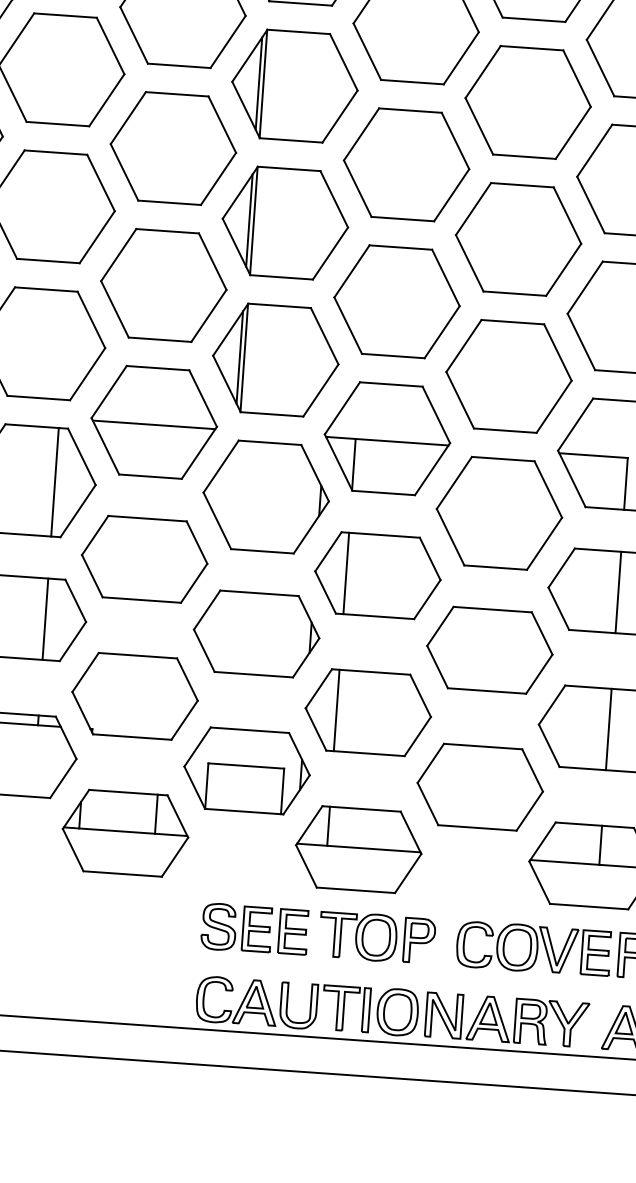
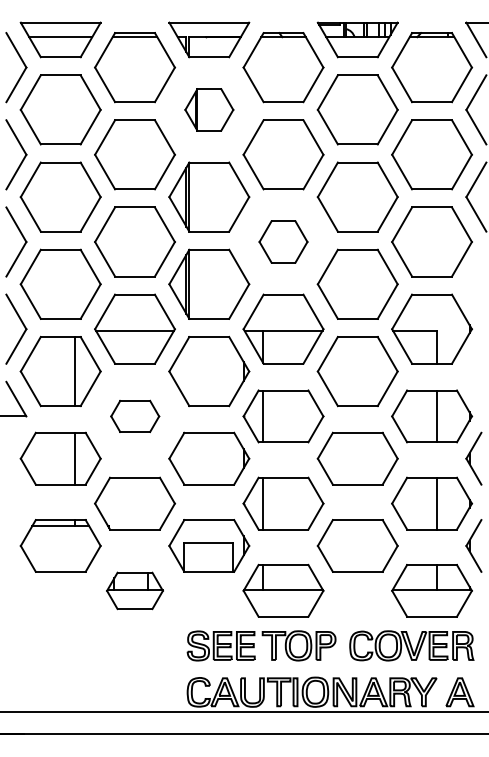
part: (295, 85) -> (209, 109), size x0.6
part: (397, 301) -> (283, 241), size x0.6
part: (145, 559) -> (135, 416), size x0.6
part: (124, 832) -> (134, 590), size x0.7

